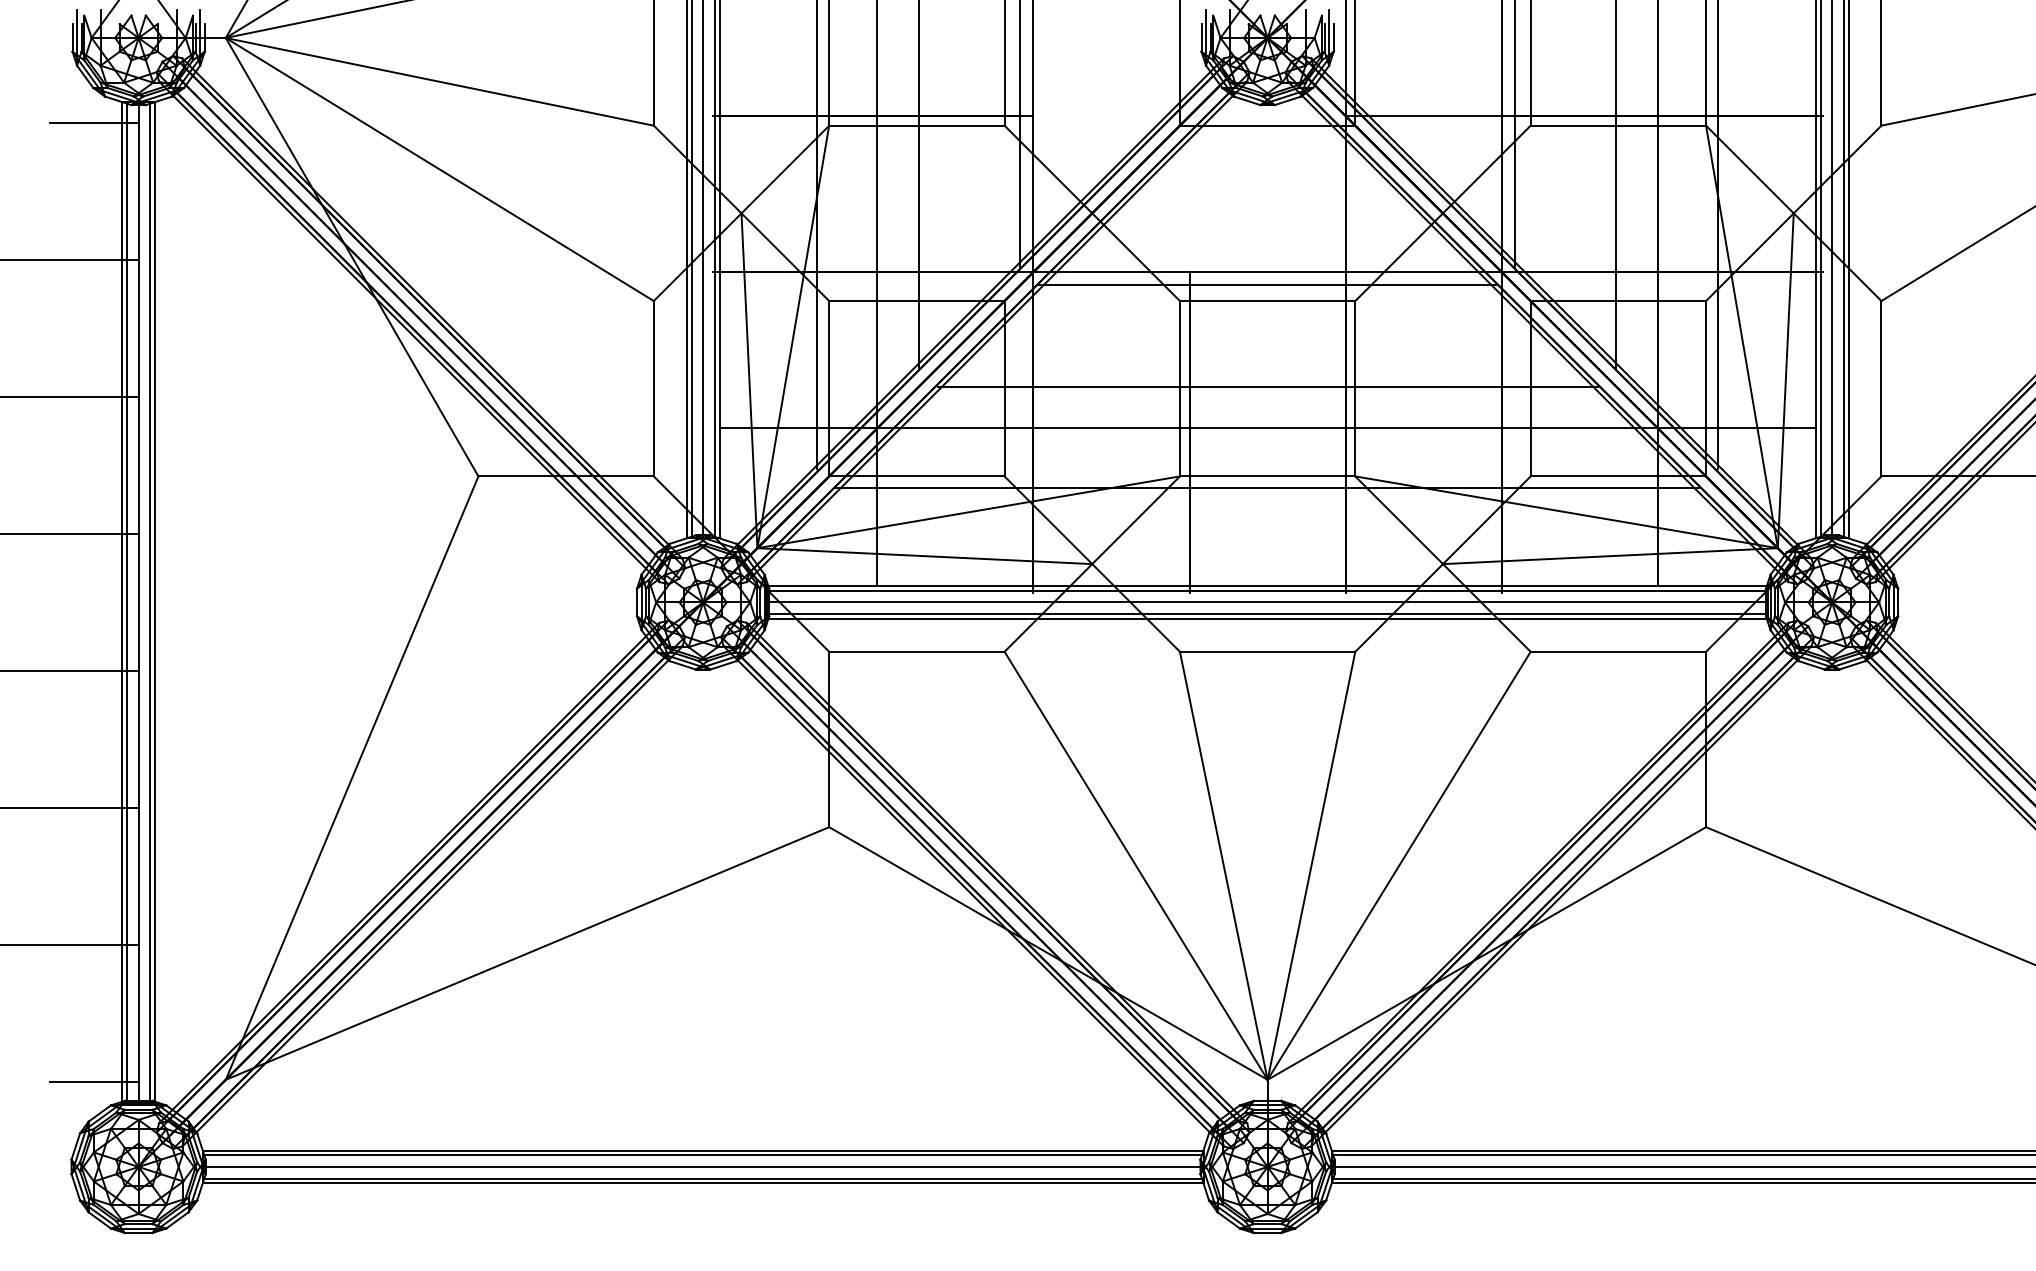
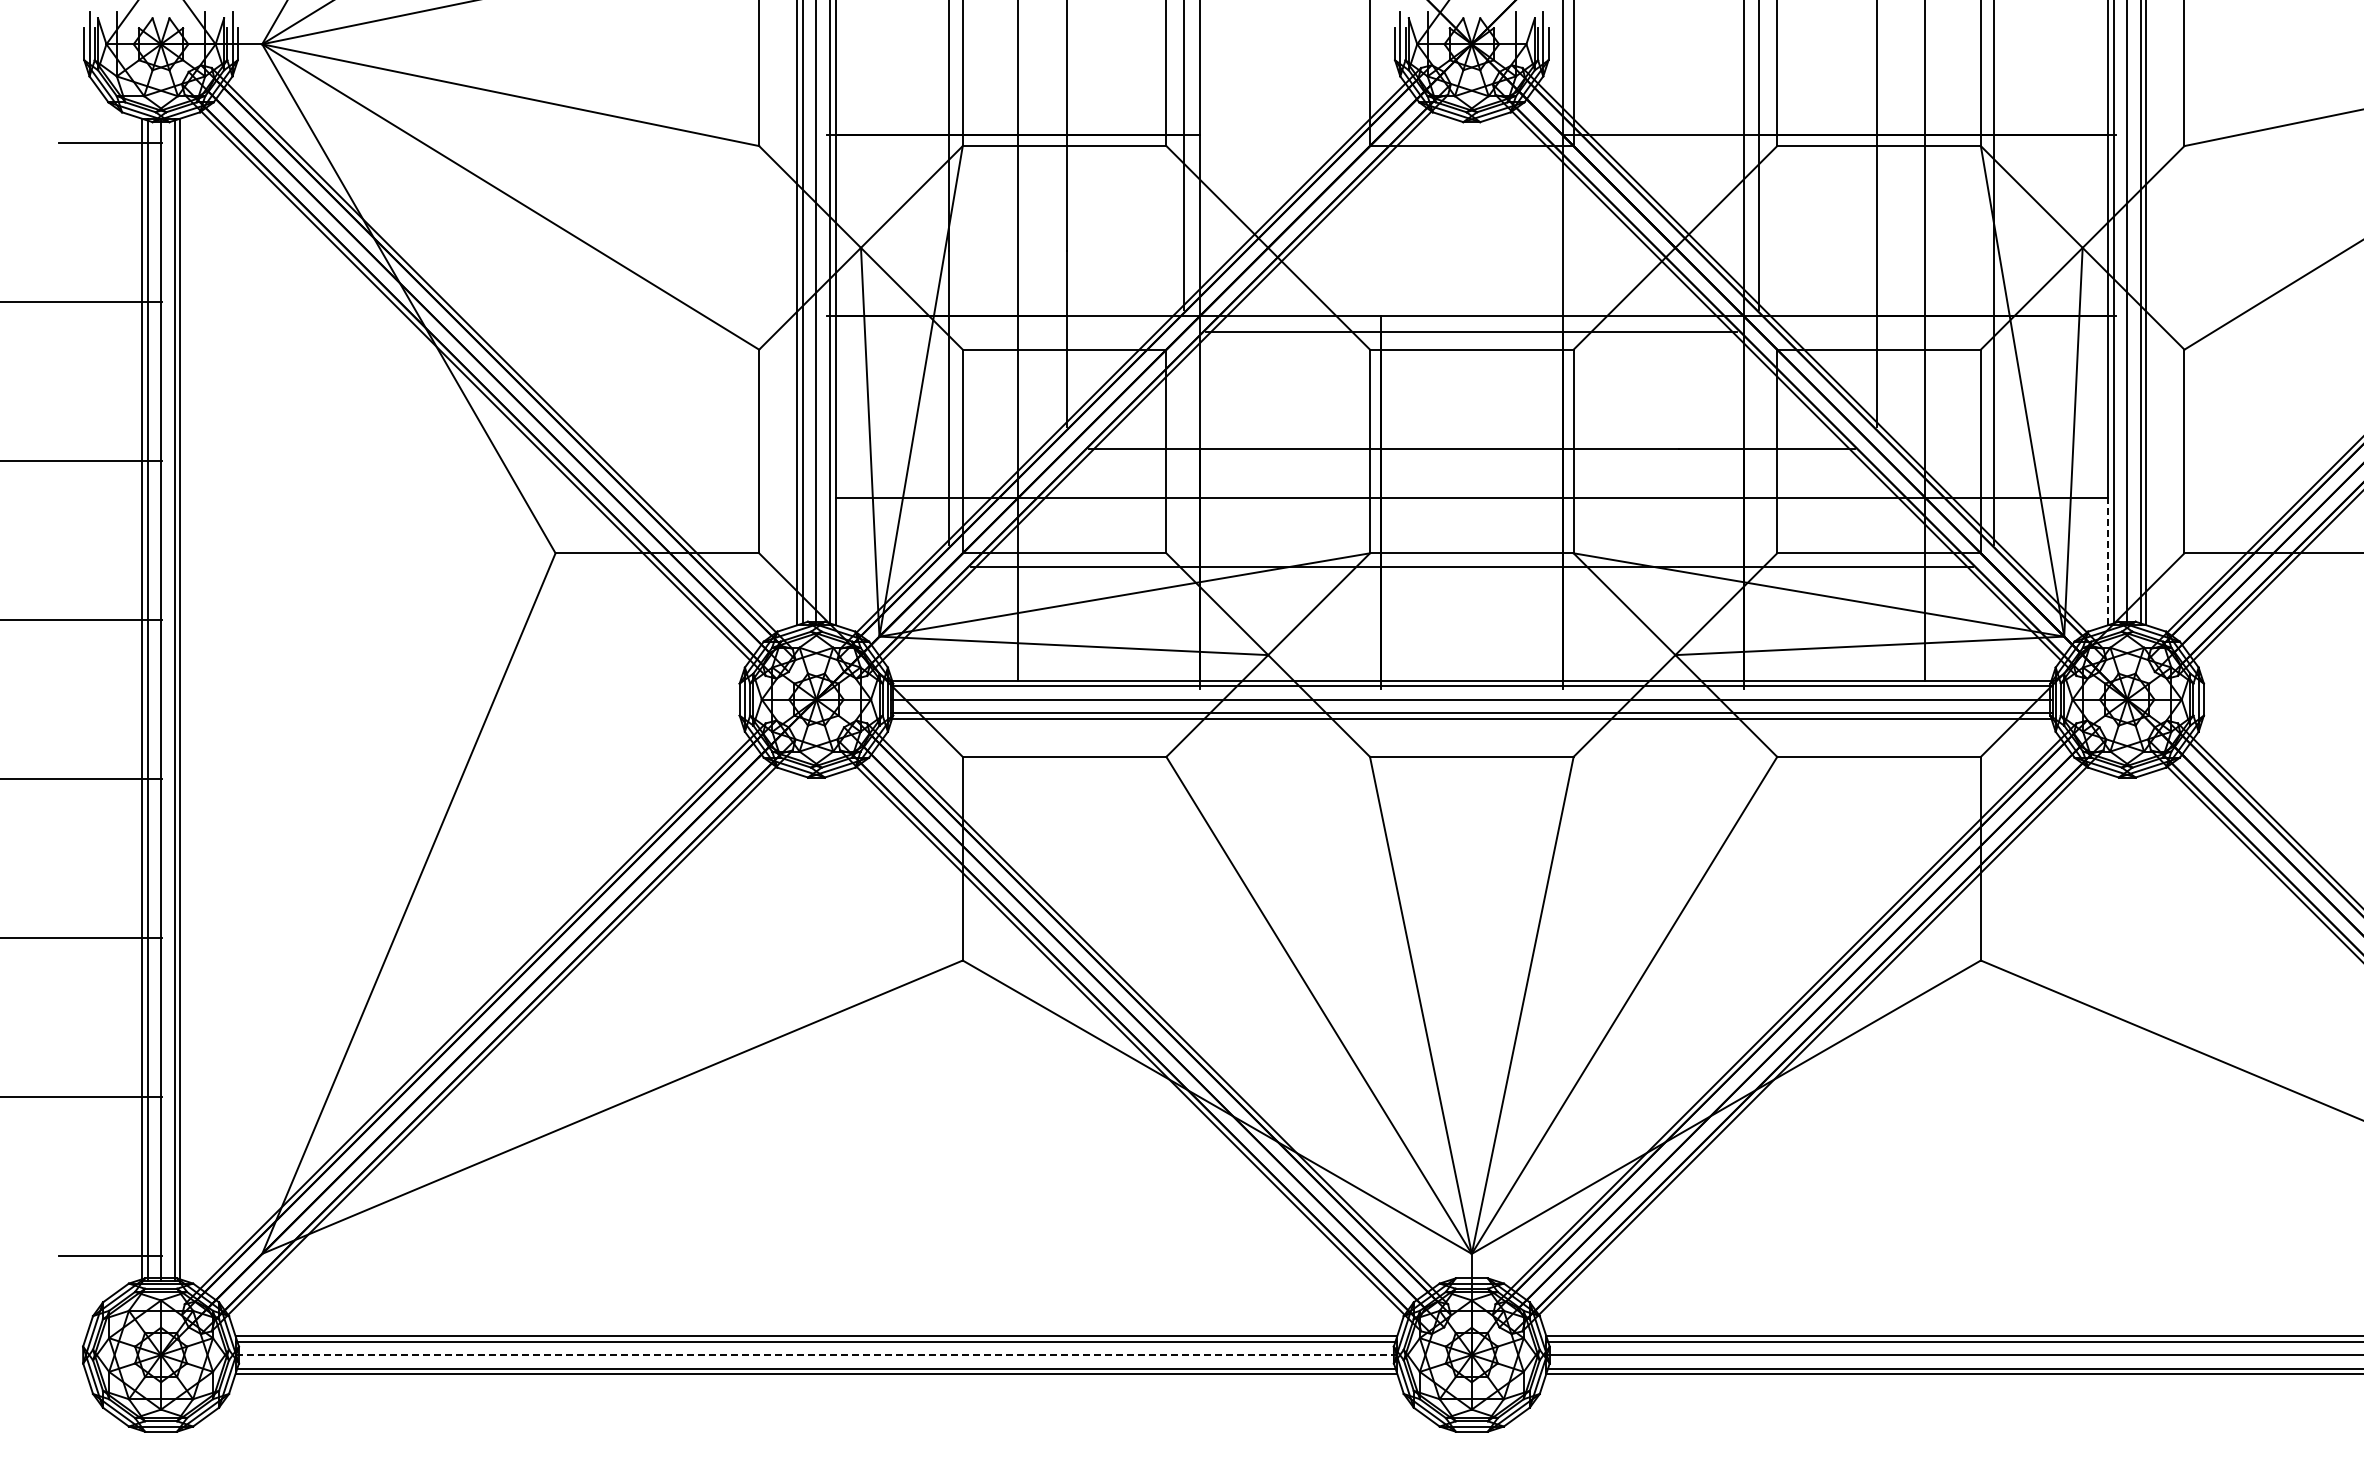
line: (1815, 483) -> (2108, 561), solid -> dashed
line: (703, 1167) -> (816, 1355), solid -> dashed

